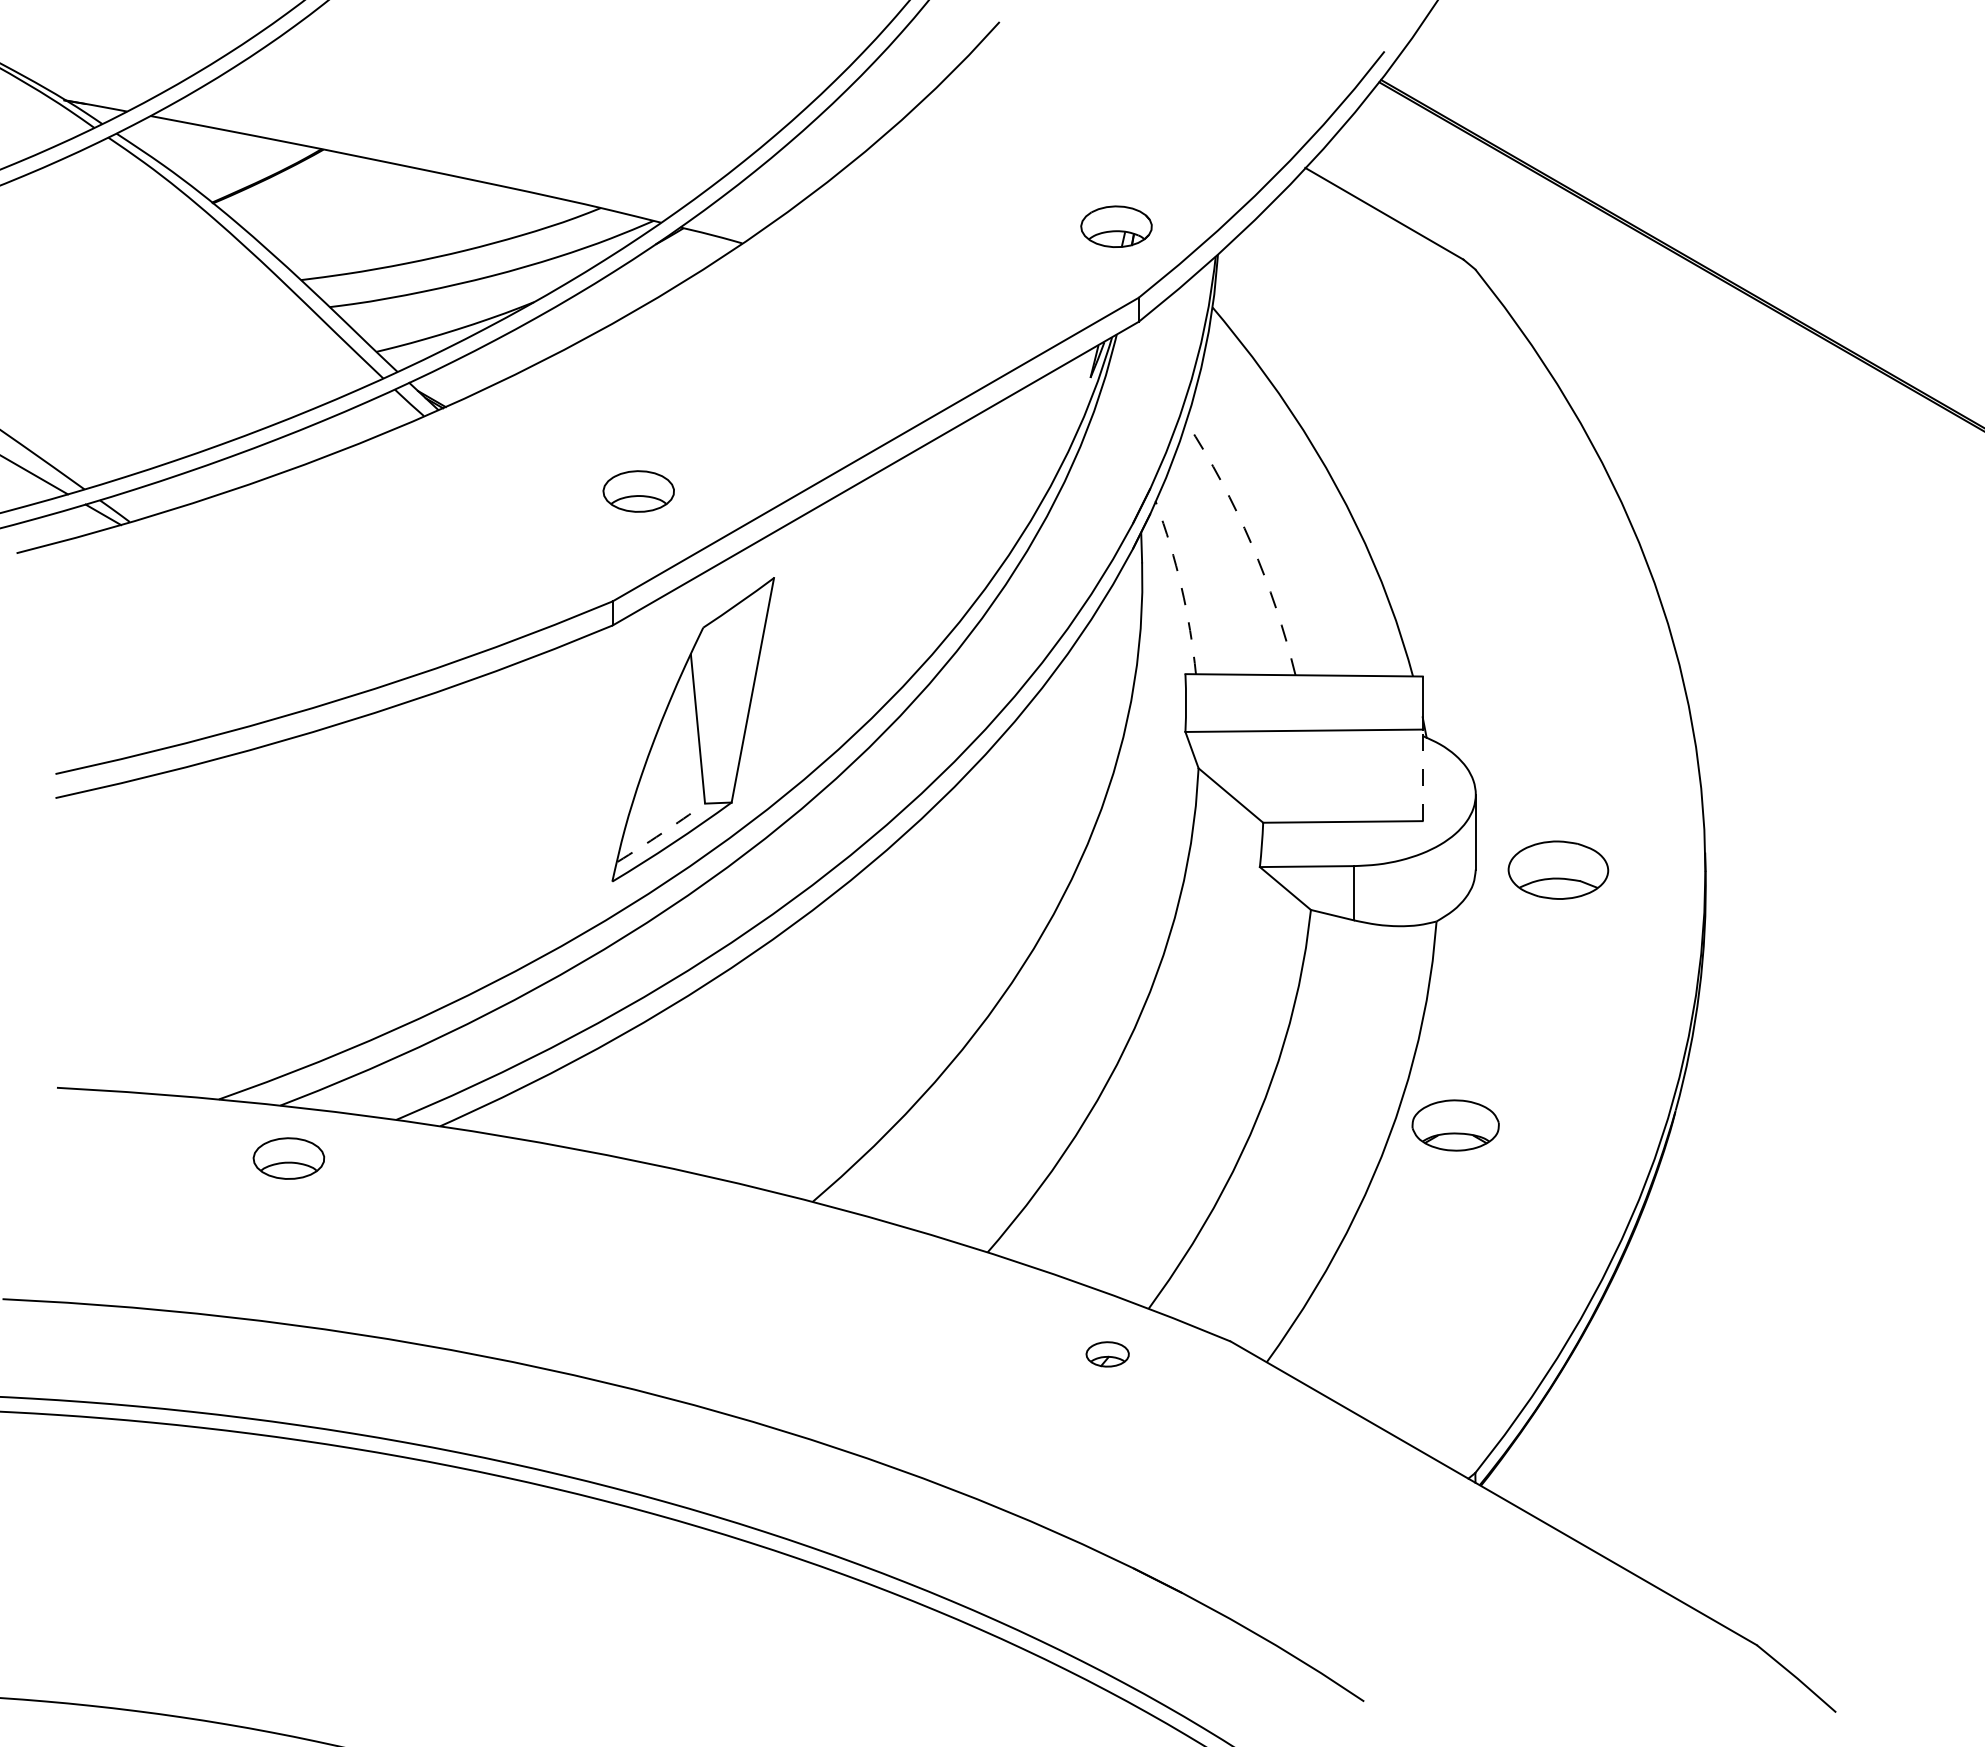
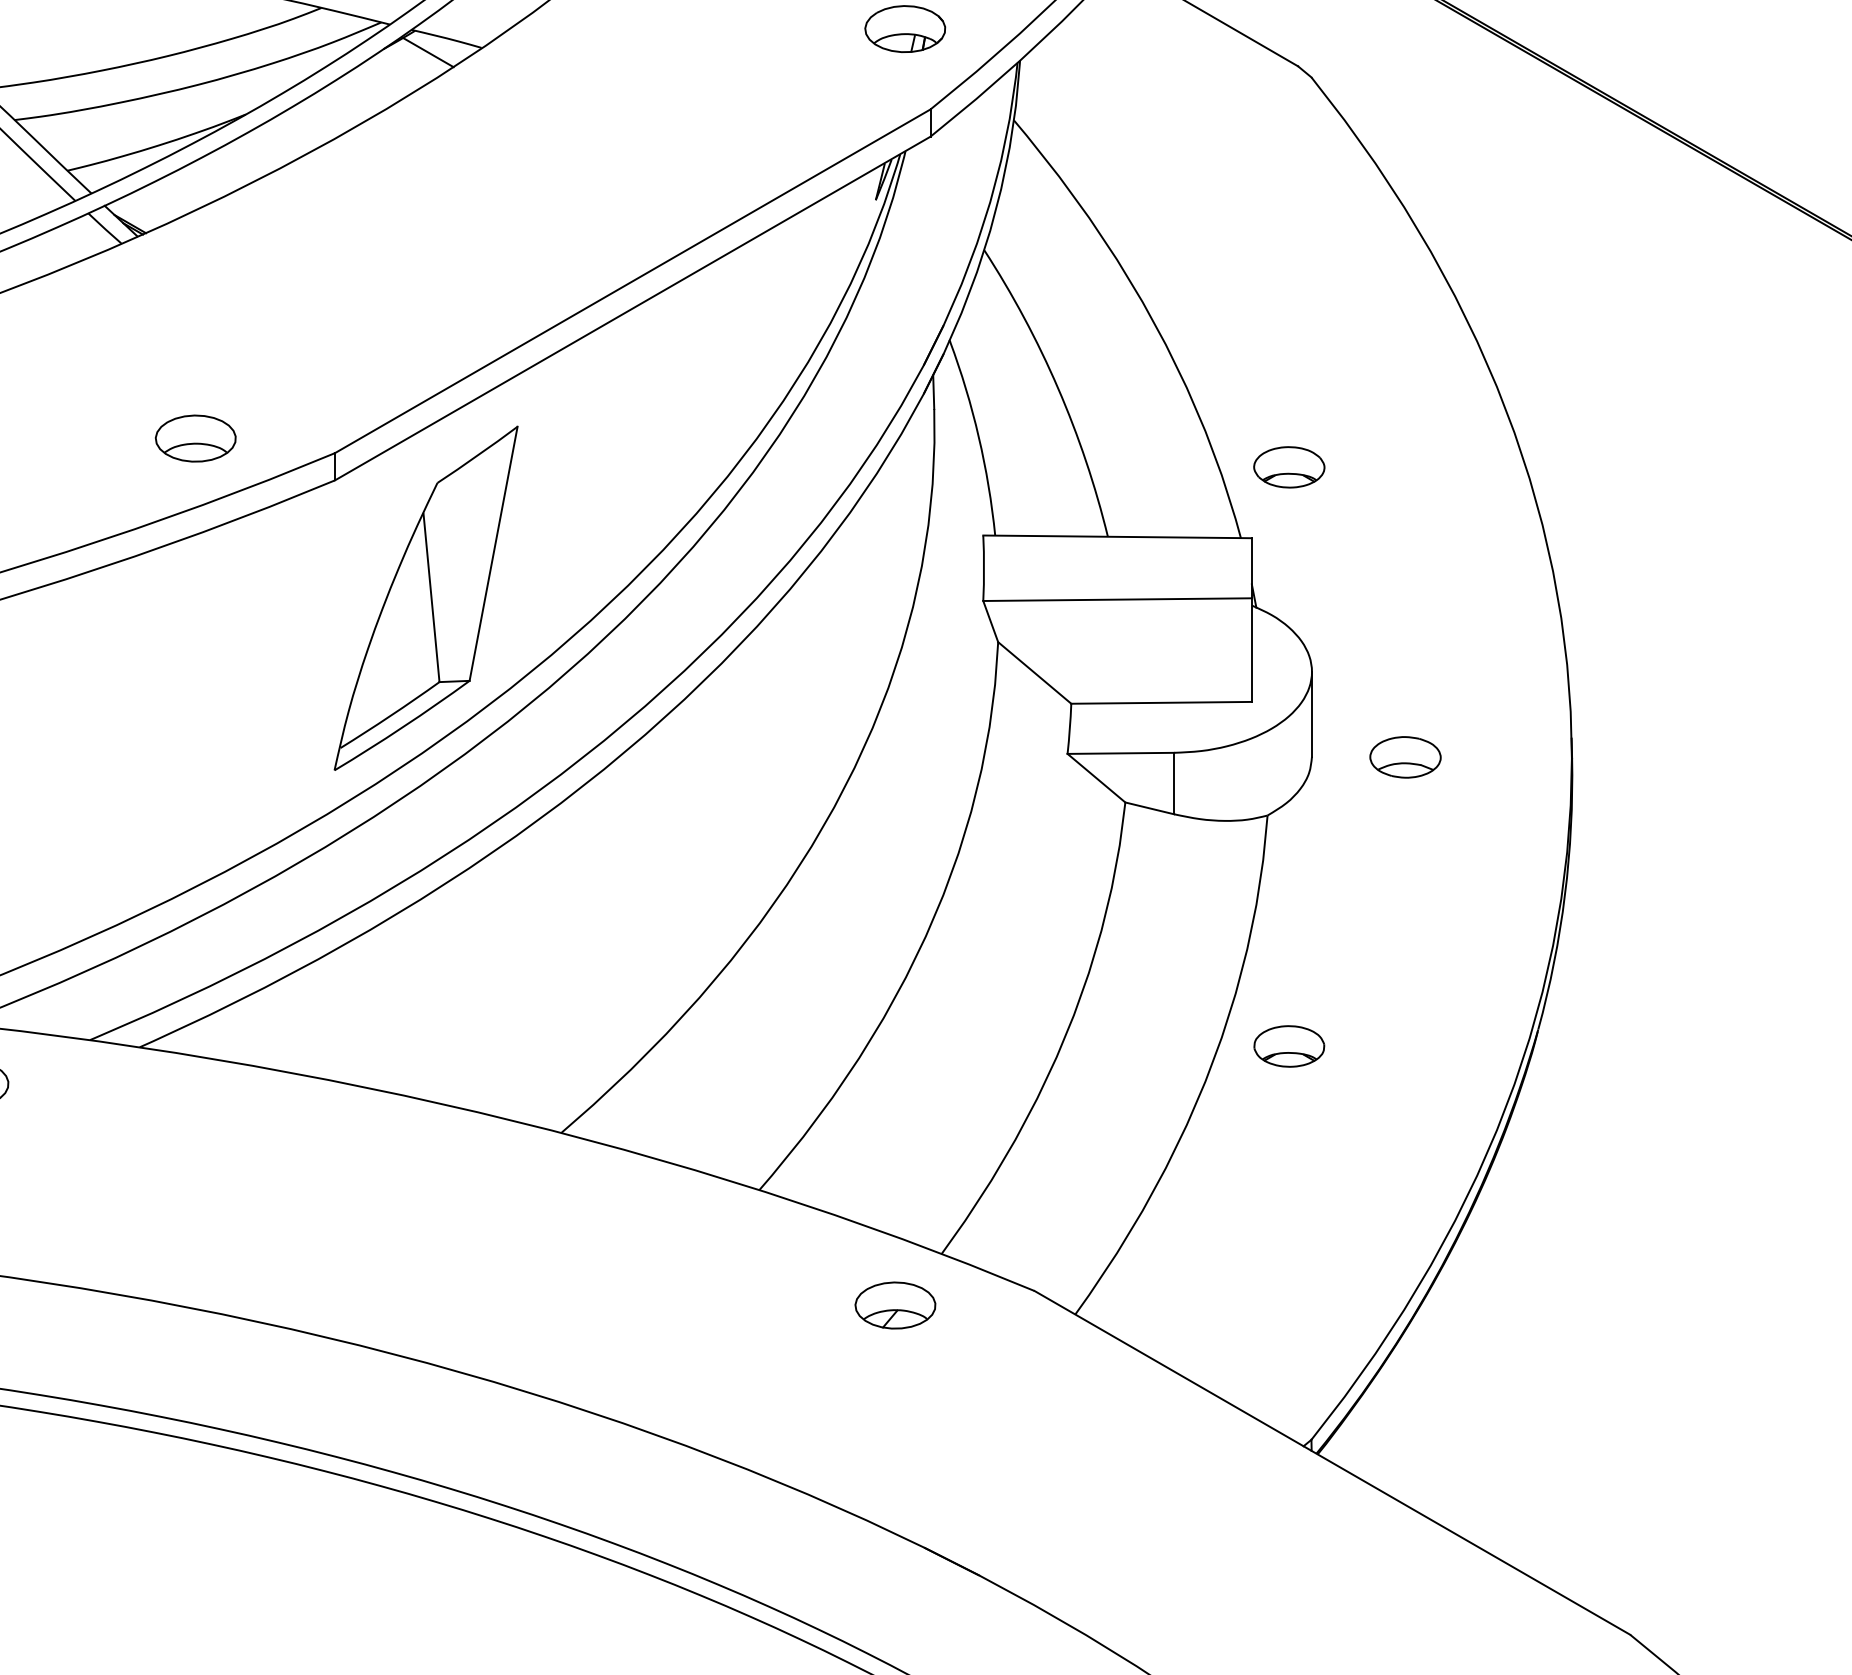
line: (694, 247) -> (427, 52), added
part: (638, 491) -> (195, 438), moved
arc: (1251, 544) -> (1058, 388), dashed -> solid
arc: (1181, 587) -> (978, 437), dashed -> solid
part: (1455, 613) -> (1288, 466), added
line: (1422, 775) -> (1251, 650), dashed -> solid
arc: (661, 833) -> (390, 715), dashed -> solid
part: (1558, 869) -> (1405, 756), size x0.62
part: (1455, 1125) -> (1288, 1046), size x0.71
part: (1107, 1354) -> (895, 1305), size x1.67

